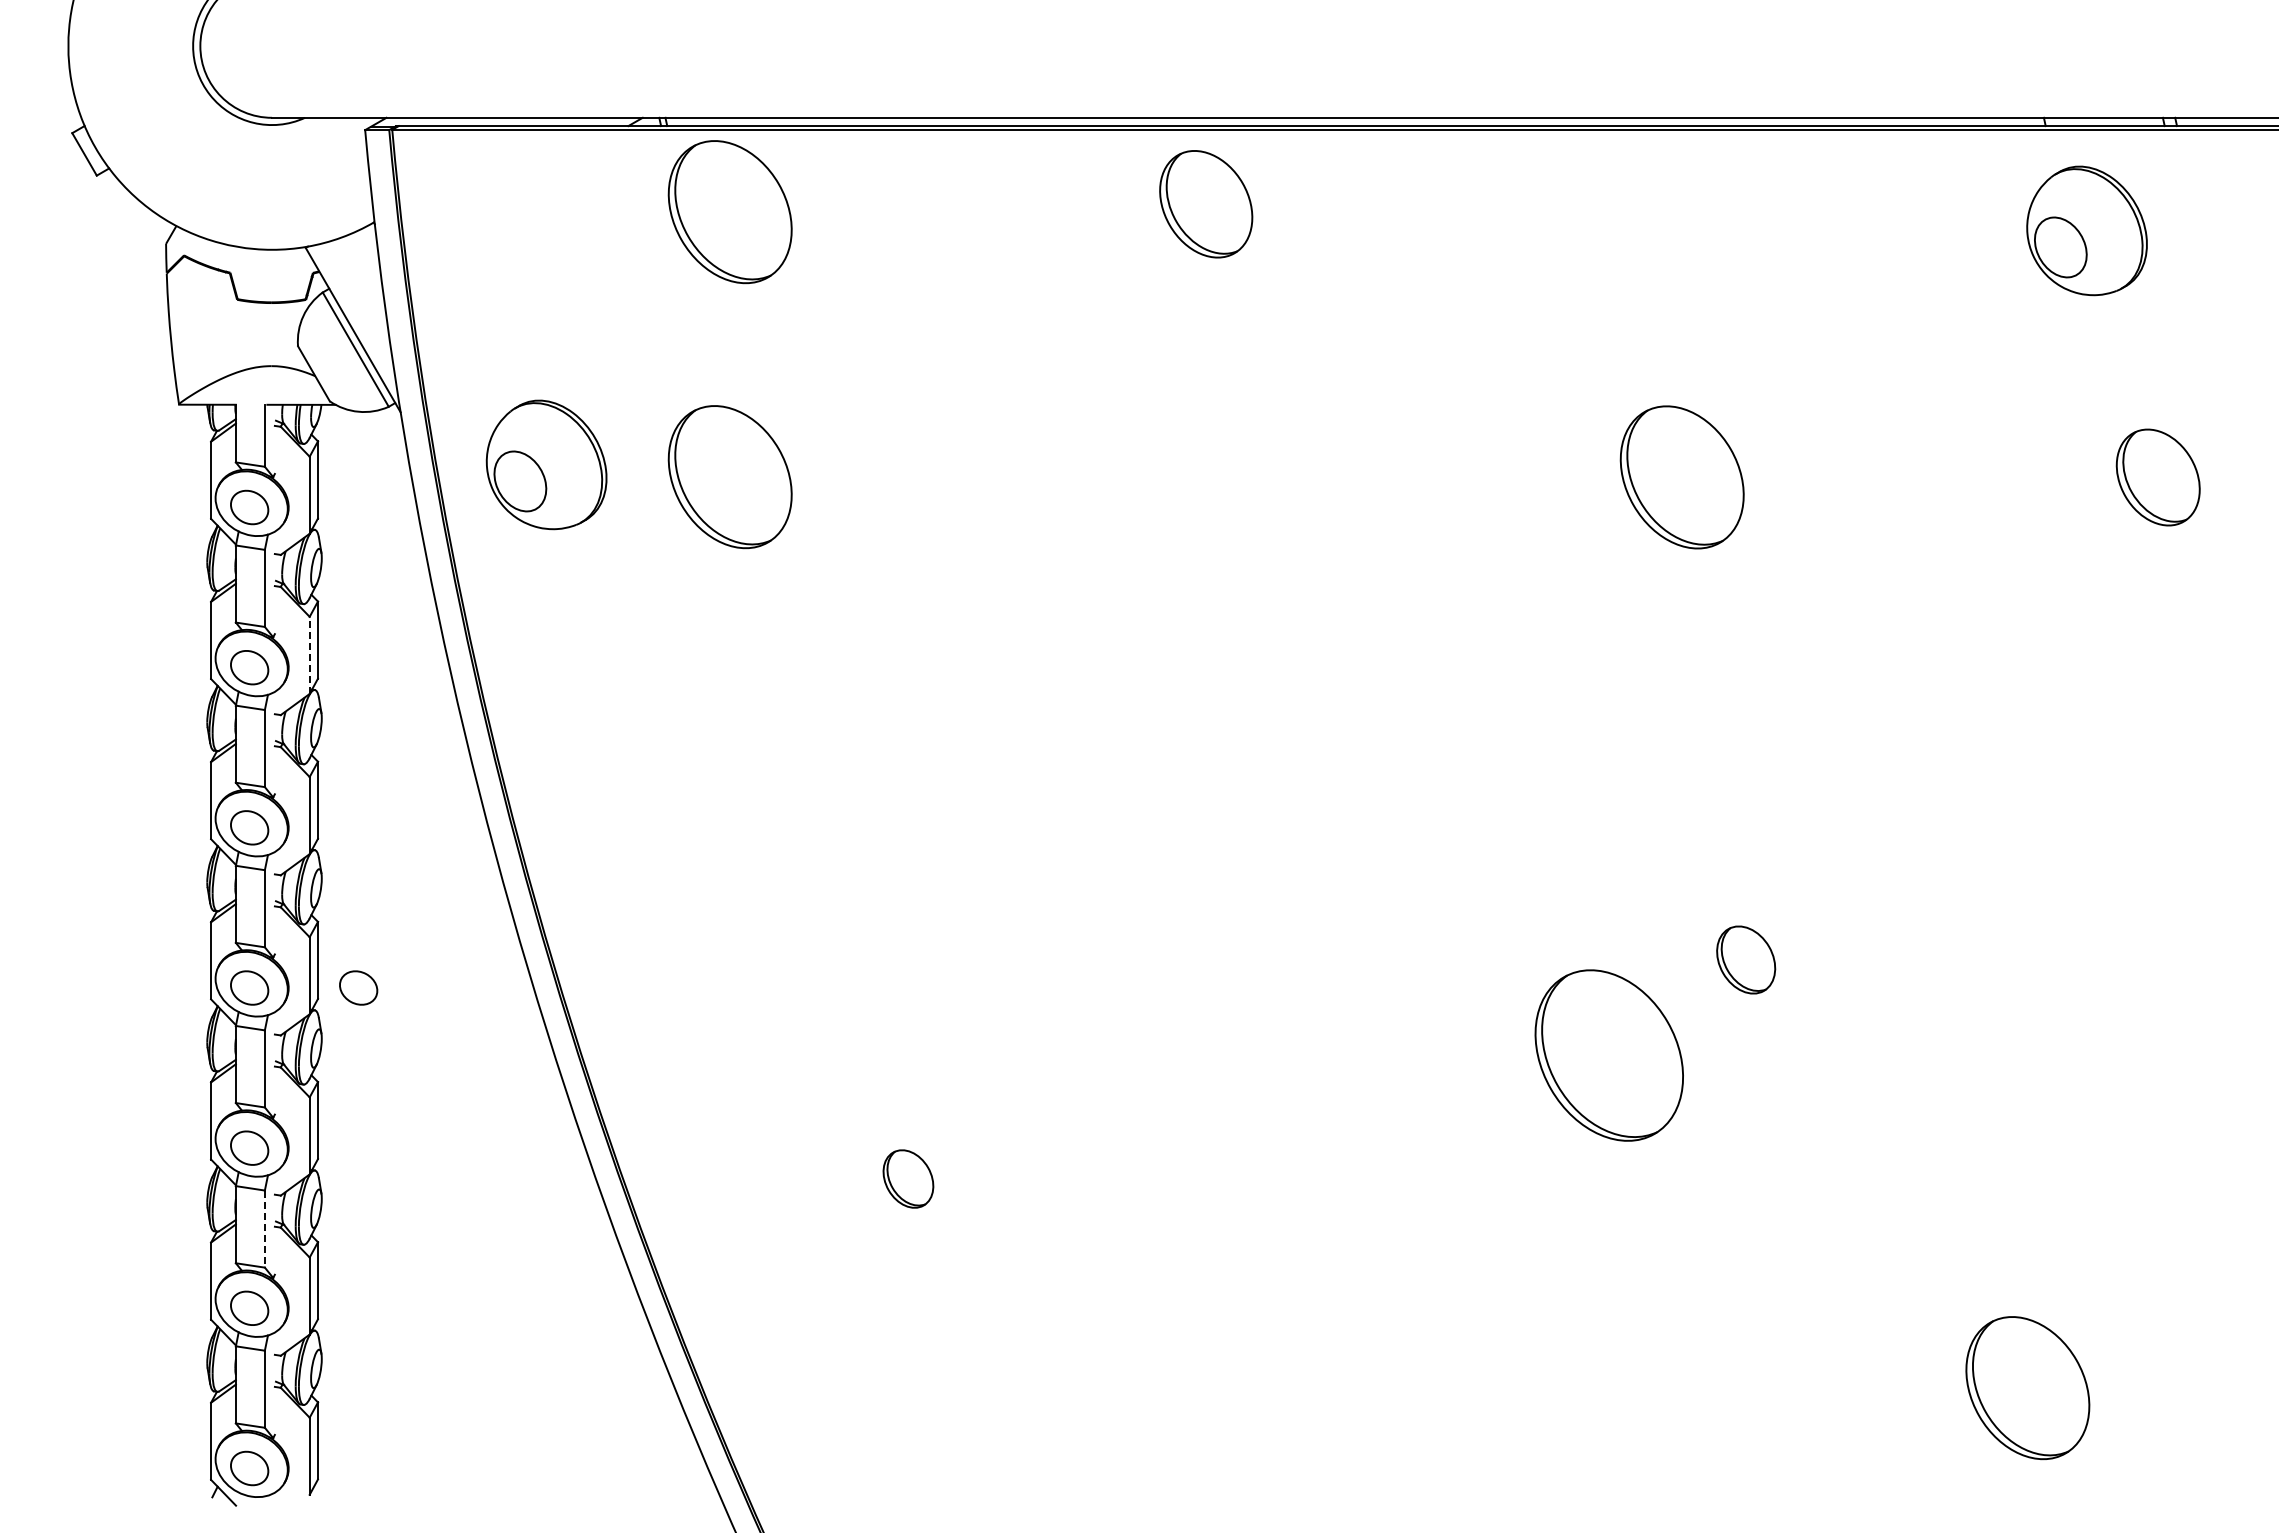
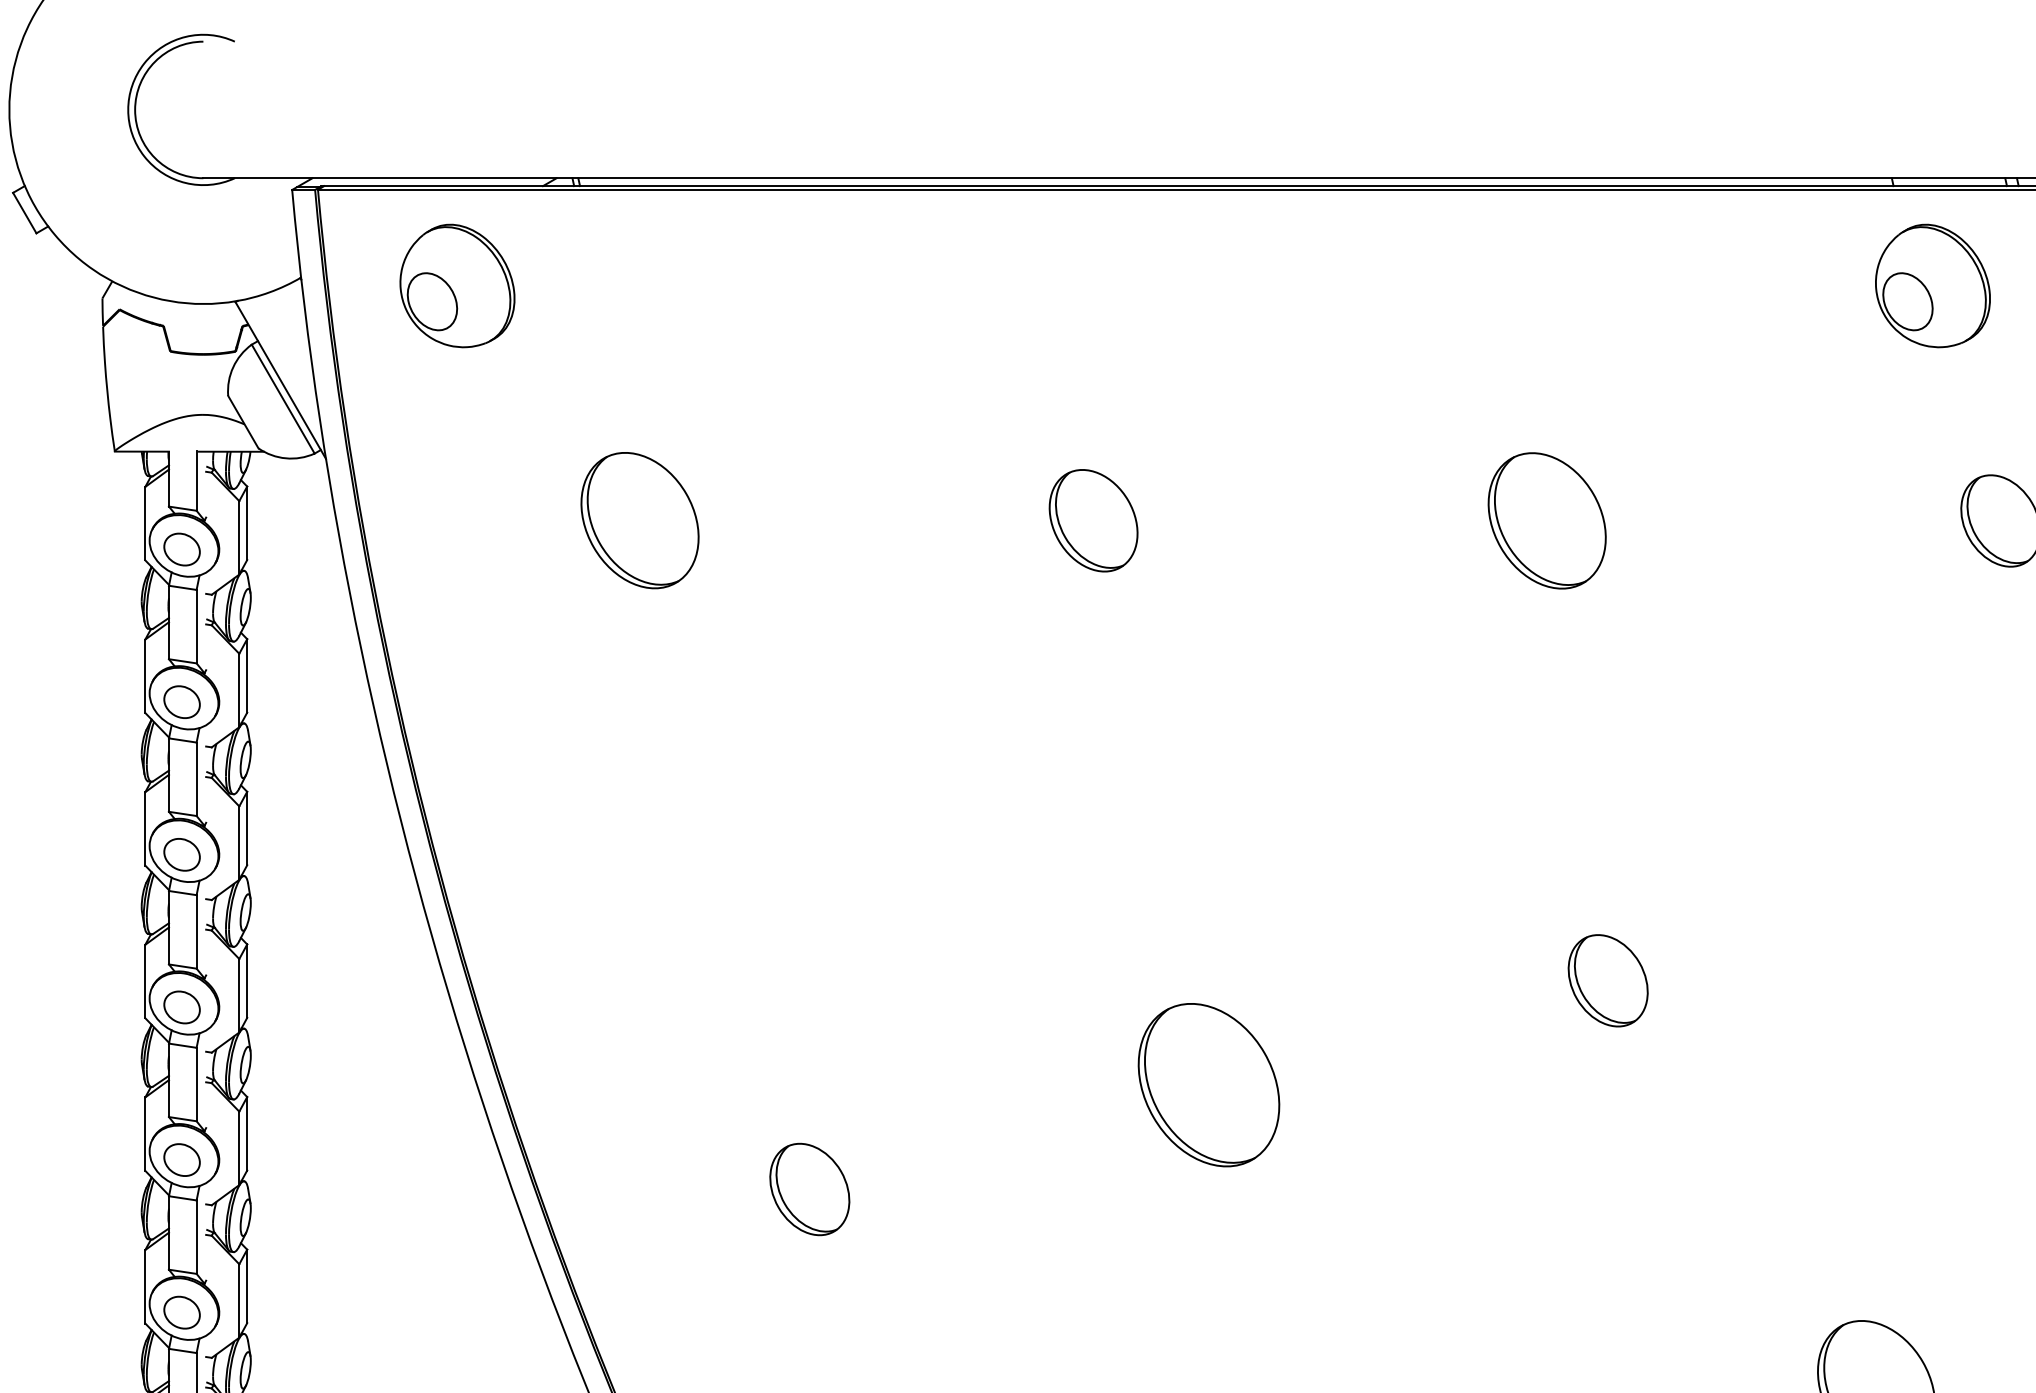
part: (1206, 204) -> (1093, 520), moved
part: (729, 212) -> (639, 268), removed
part: (546, 464) -> (457, 285), moved
line: (309, 655) -> (239, 690), dashed -> solid
part: (1745, 959) -> (1607, 980), size x1.43
part: (358, 987) -> (285, 1006), removed
part: (1608, 1055) -> (1208, 1085), moved
part: (908, 1178) -> (809, 1188), size x1.67
line: (264, 1229) -> (196, 1237), dashed -> solid

